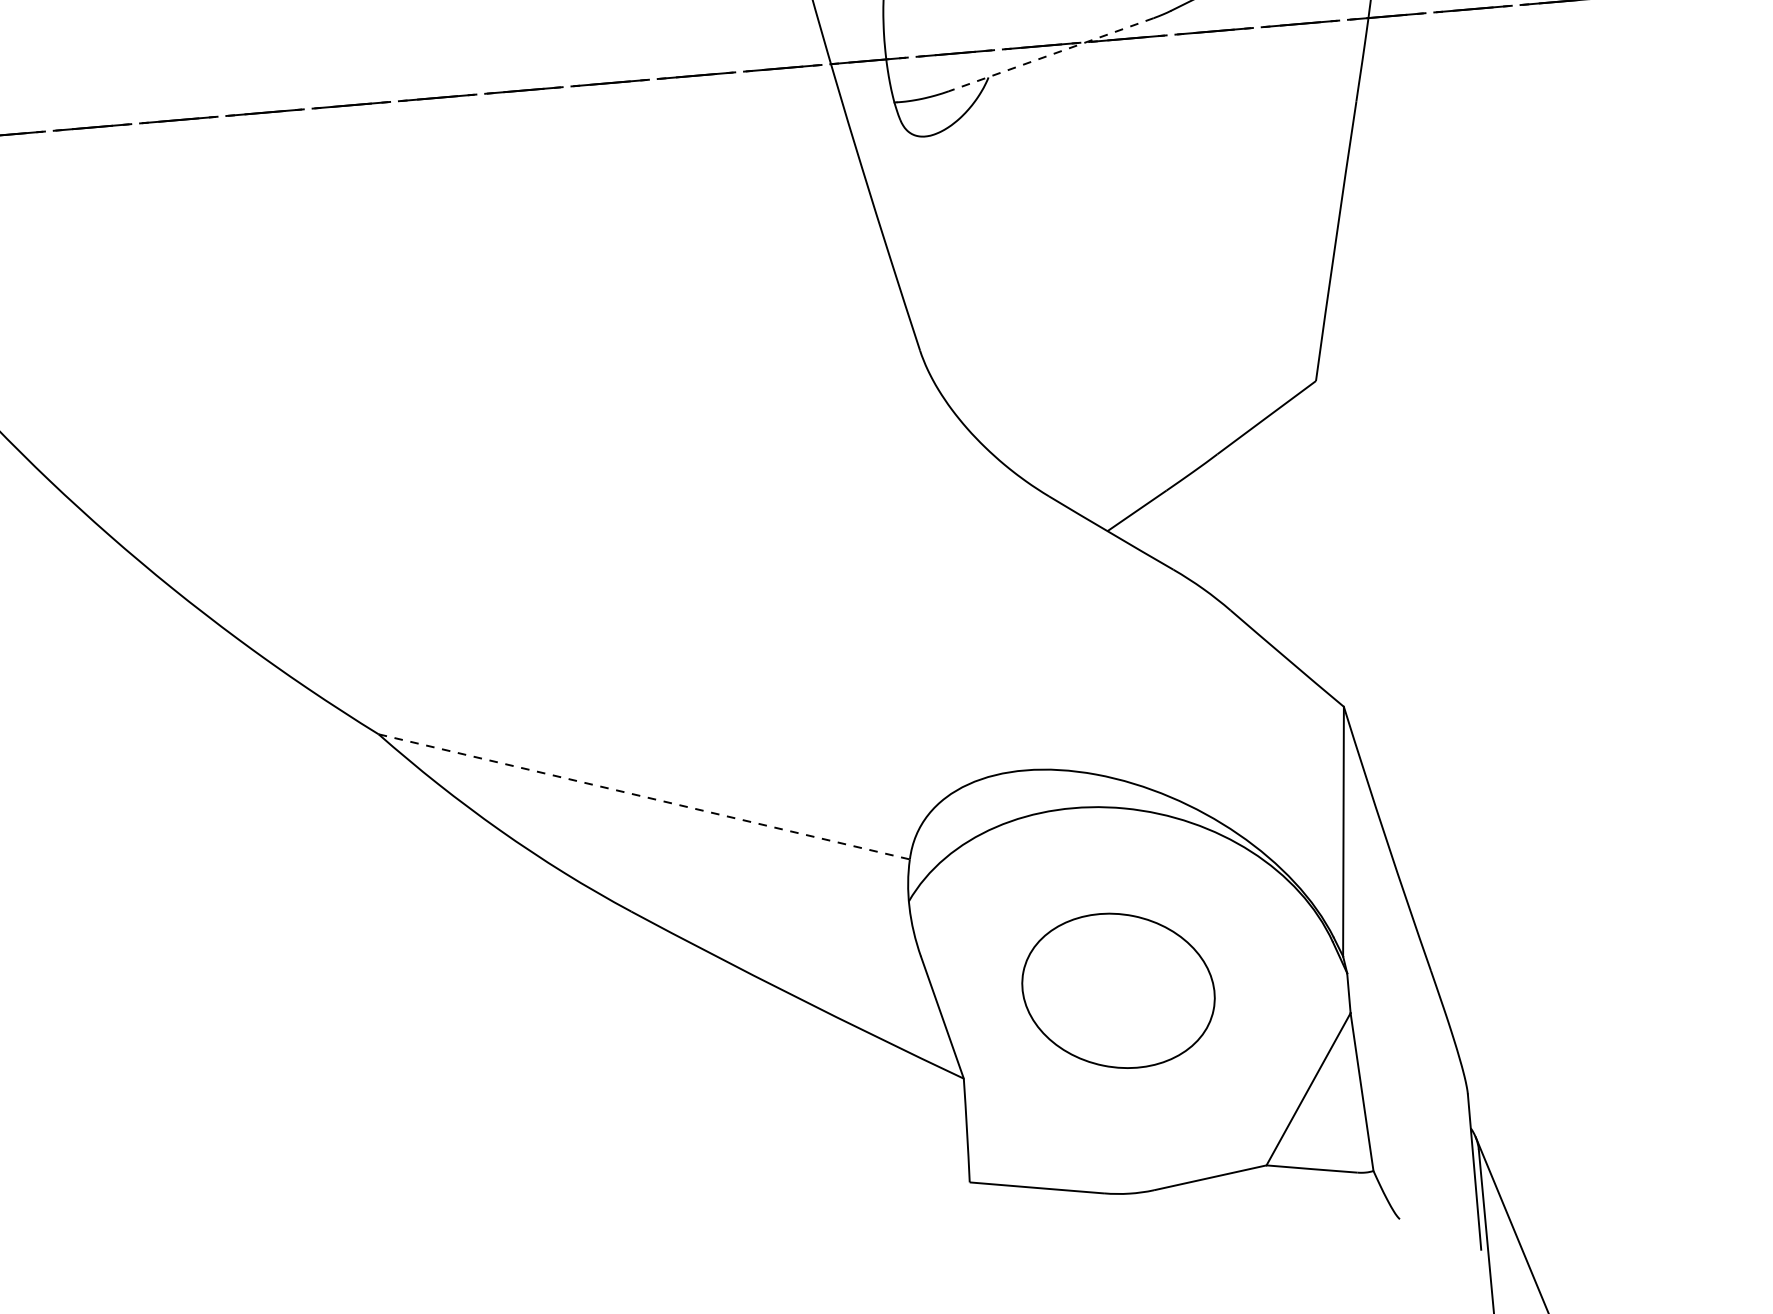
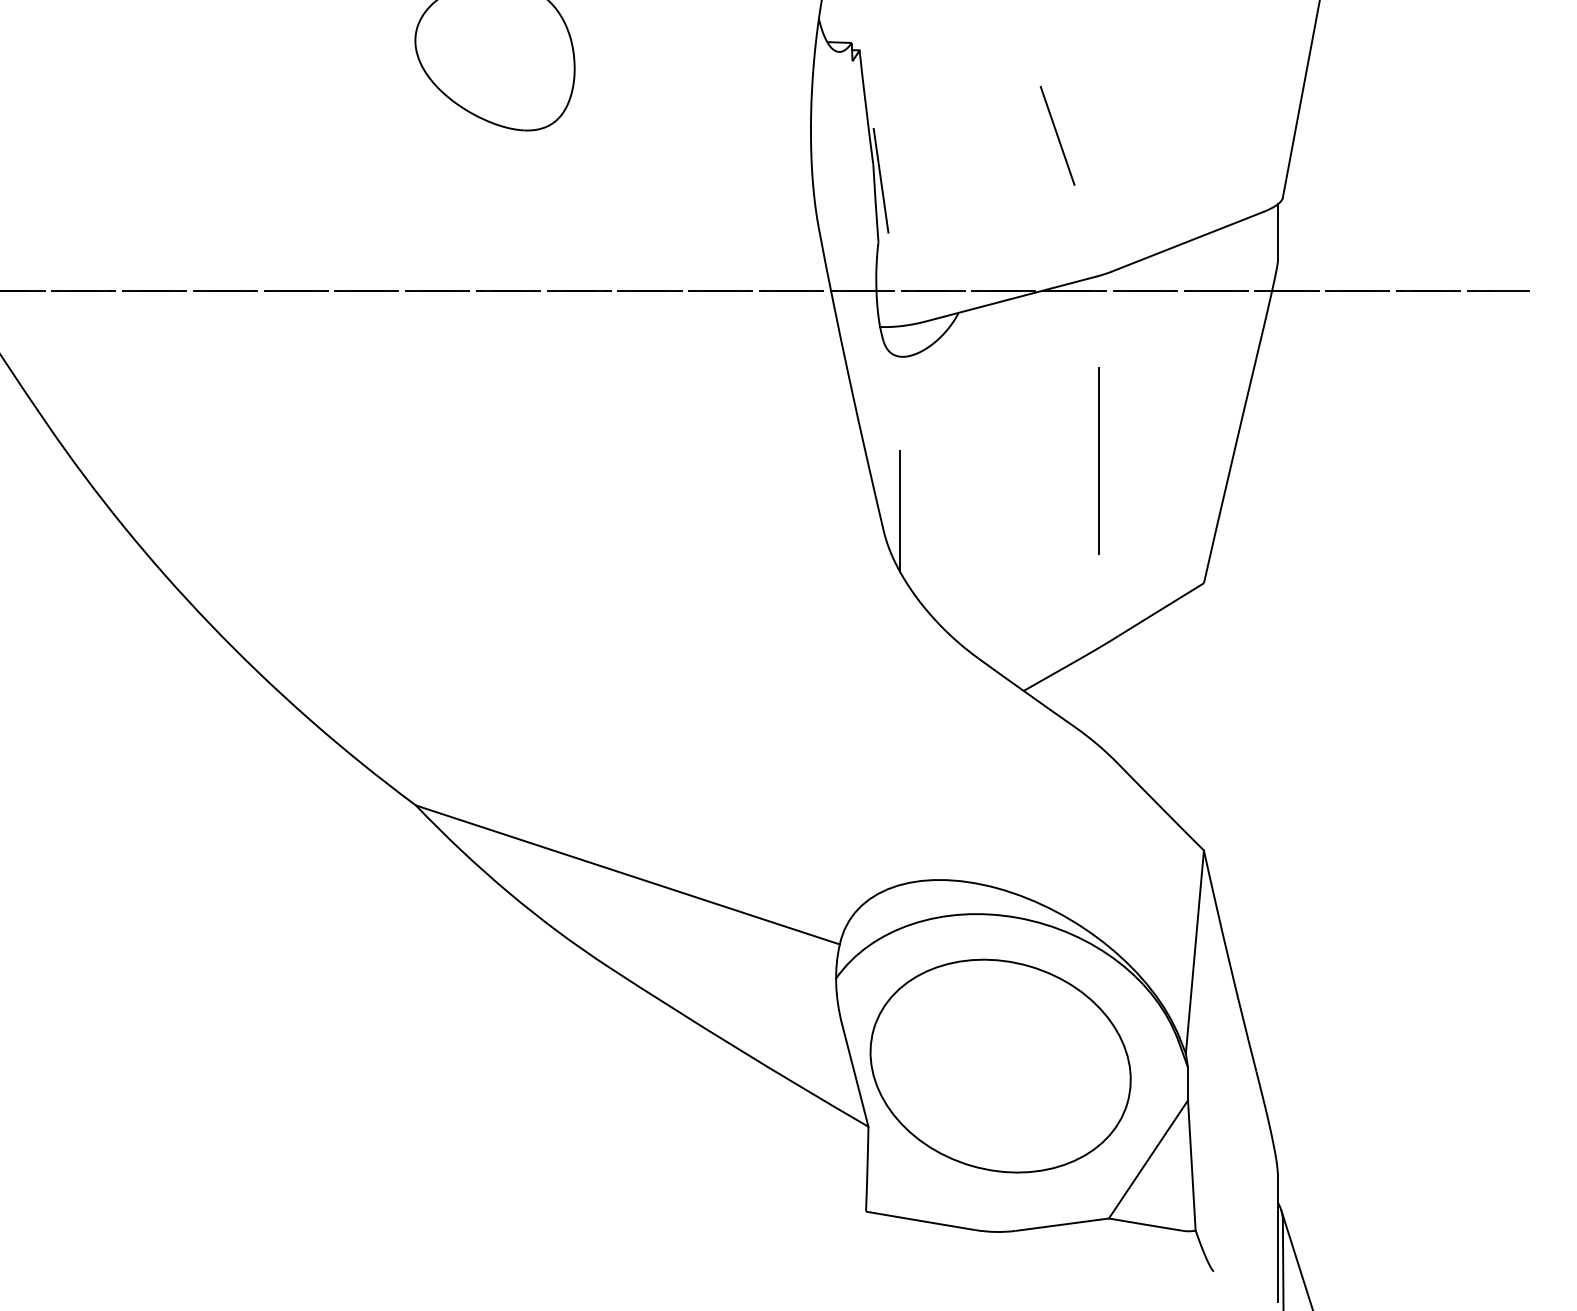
line: (1051, 55) -> (1011, 299), dashed -> solid
line: (1174, 242) -> (1098, 460), added
line: (938, 325) -> (900, 511), added
line: (645, 797) -> (628, 875), dashed -> solid
part: (1118, 990) -> (1000, 1065), size x1.67

